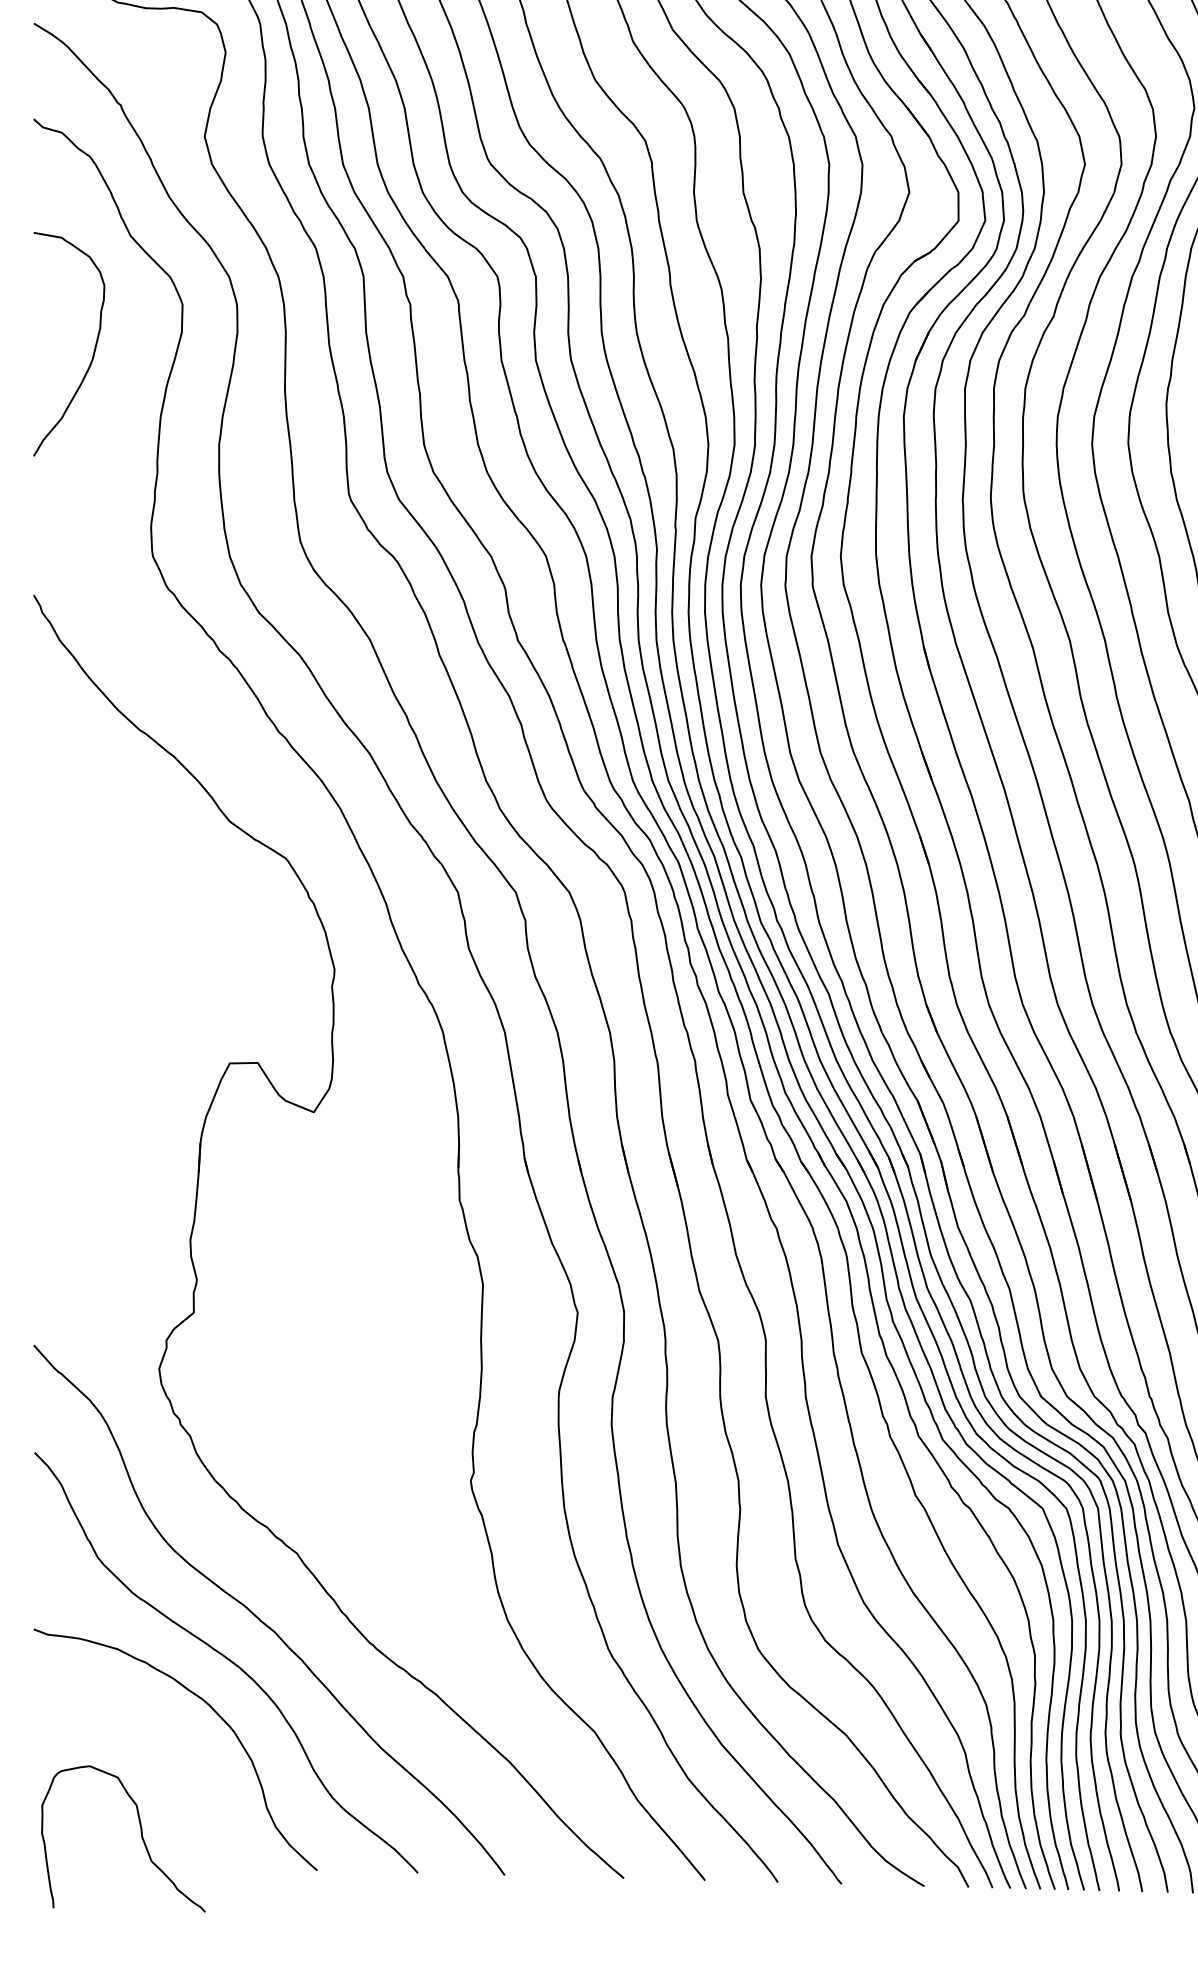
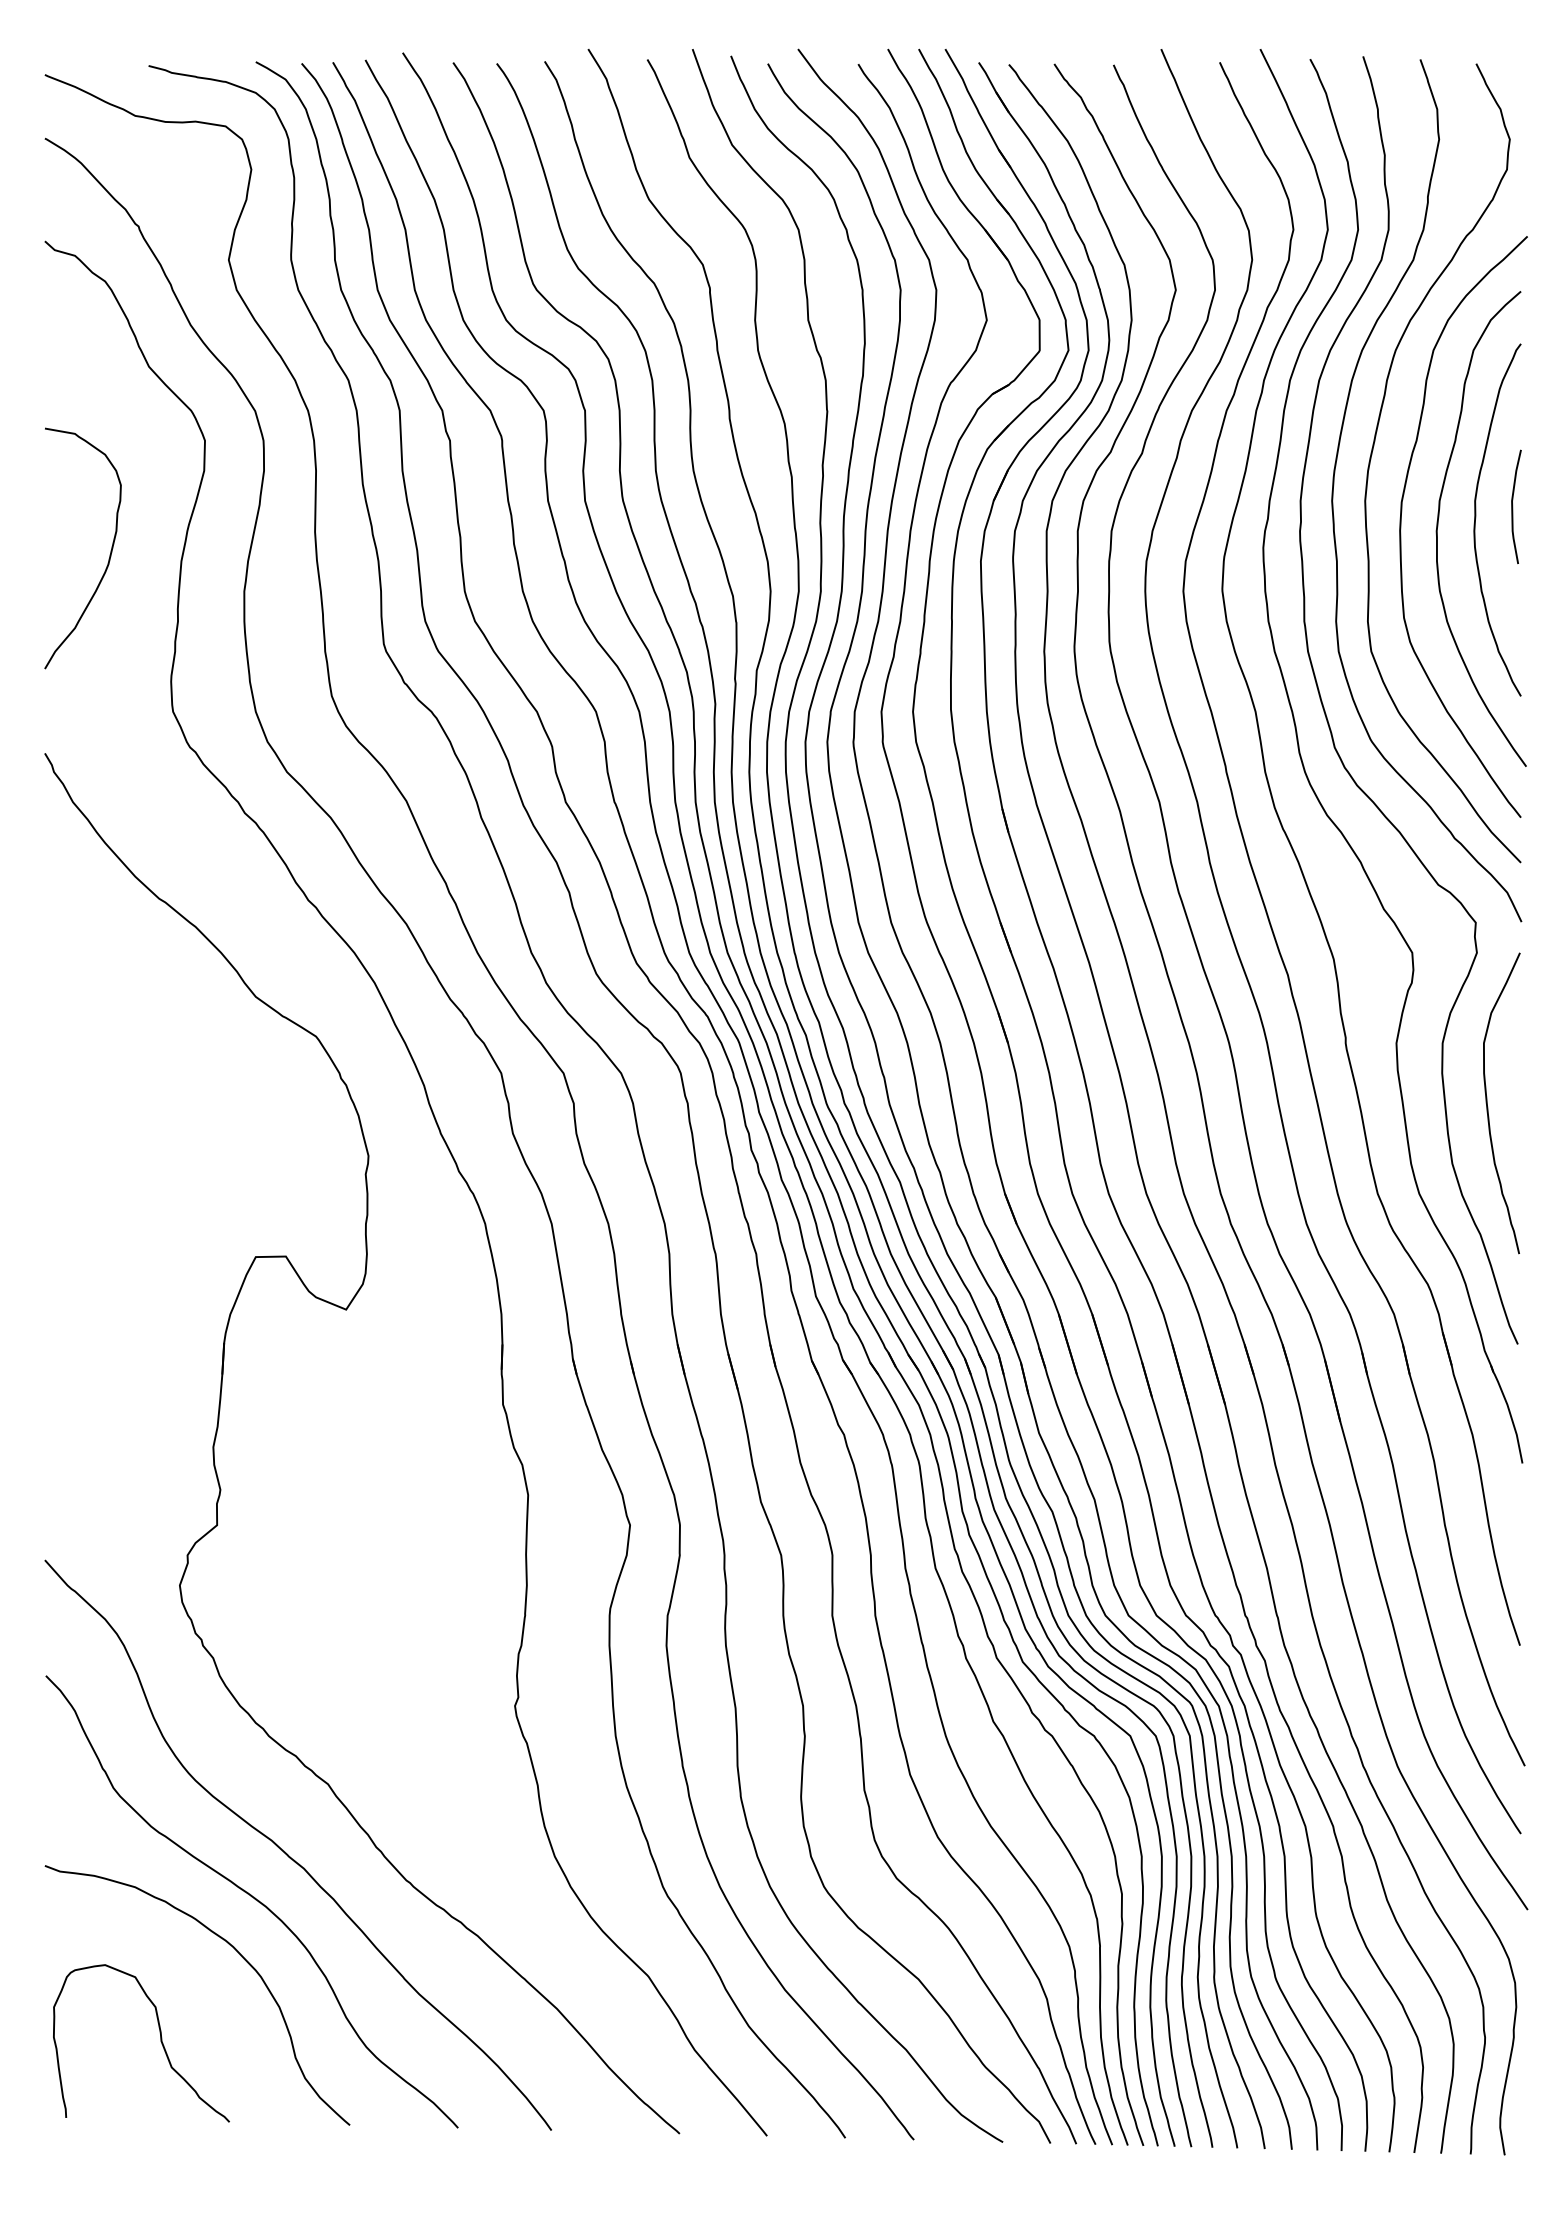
curve: (93, 349) -> (109, 554), moved
curve: (141, 1837) -> (160, 2041), moved

